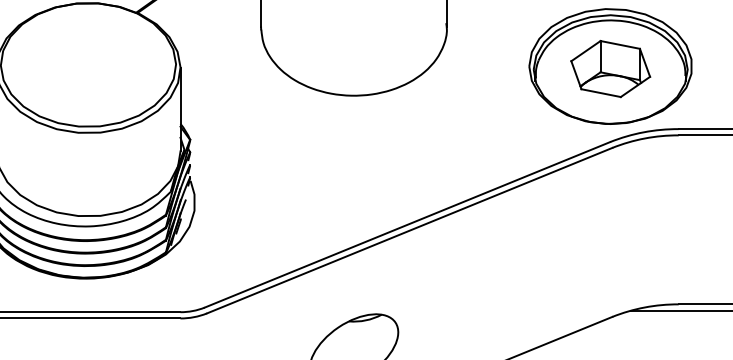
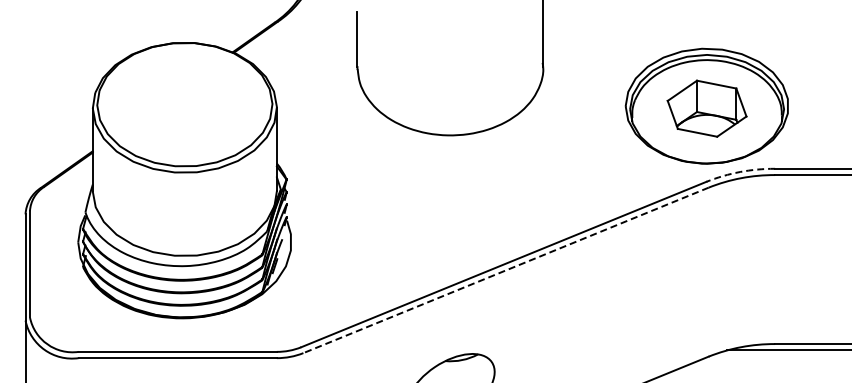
arc: (644, 132) -> (740, 172), solid -> dashed
line: (410, 230) -> (506, 270), solid -> dashed

